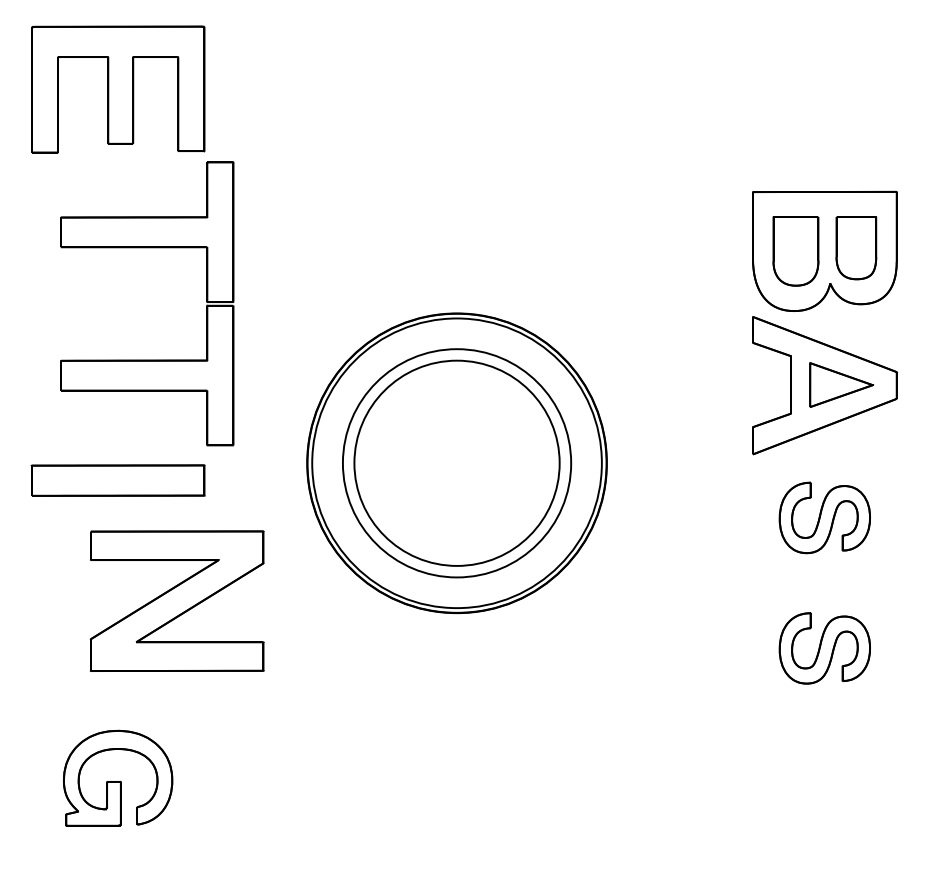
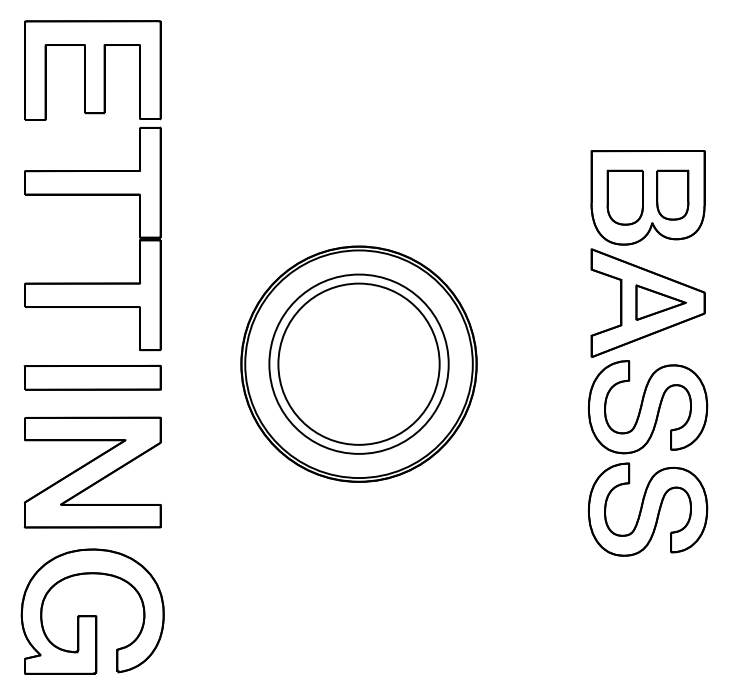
part: (147, 248) -> (93, 195), moved
part: (824, 517) -> (647, 406), size x1.67
part: (176, 600) -> (92, 472), moved
part: (824, 648) -> (647, 509), size x1.67
part: (117, 778) -> (92, 611), size x1.67

